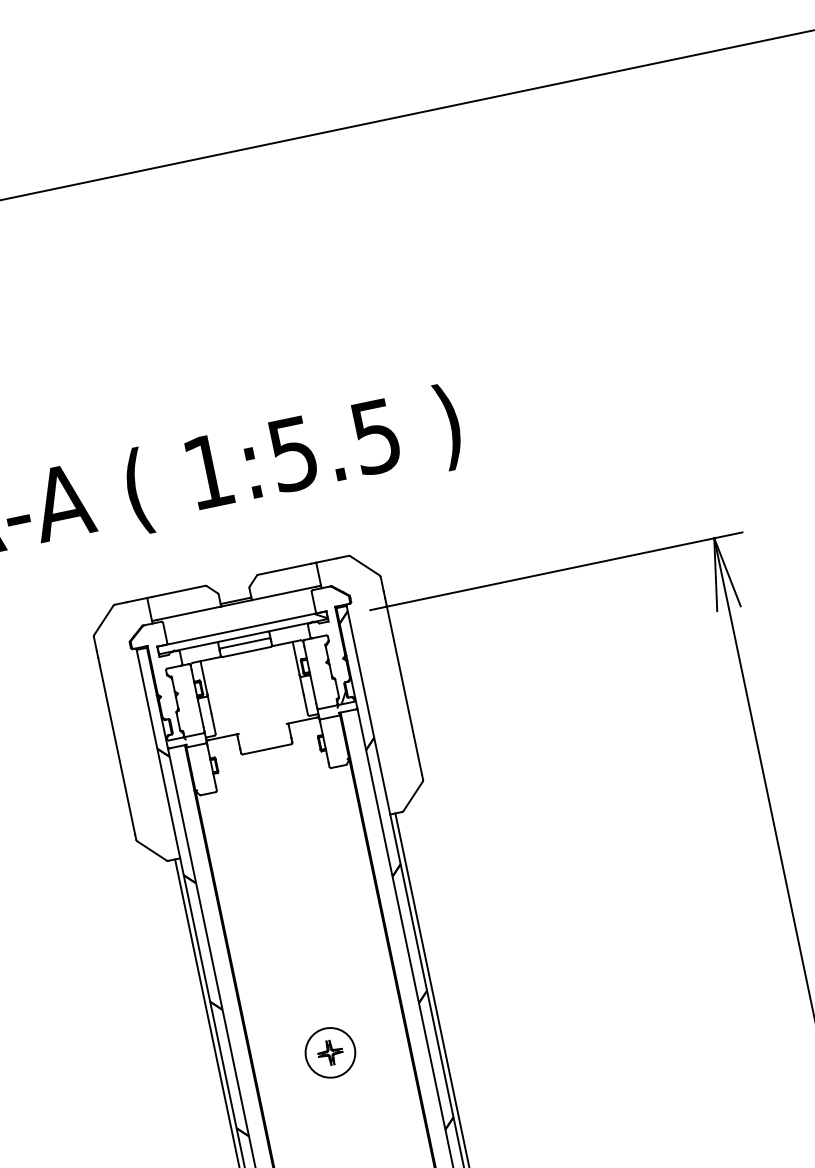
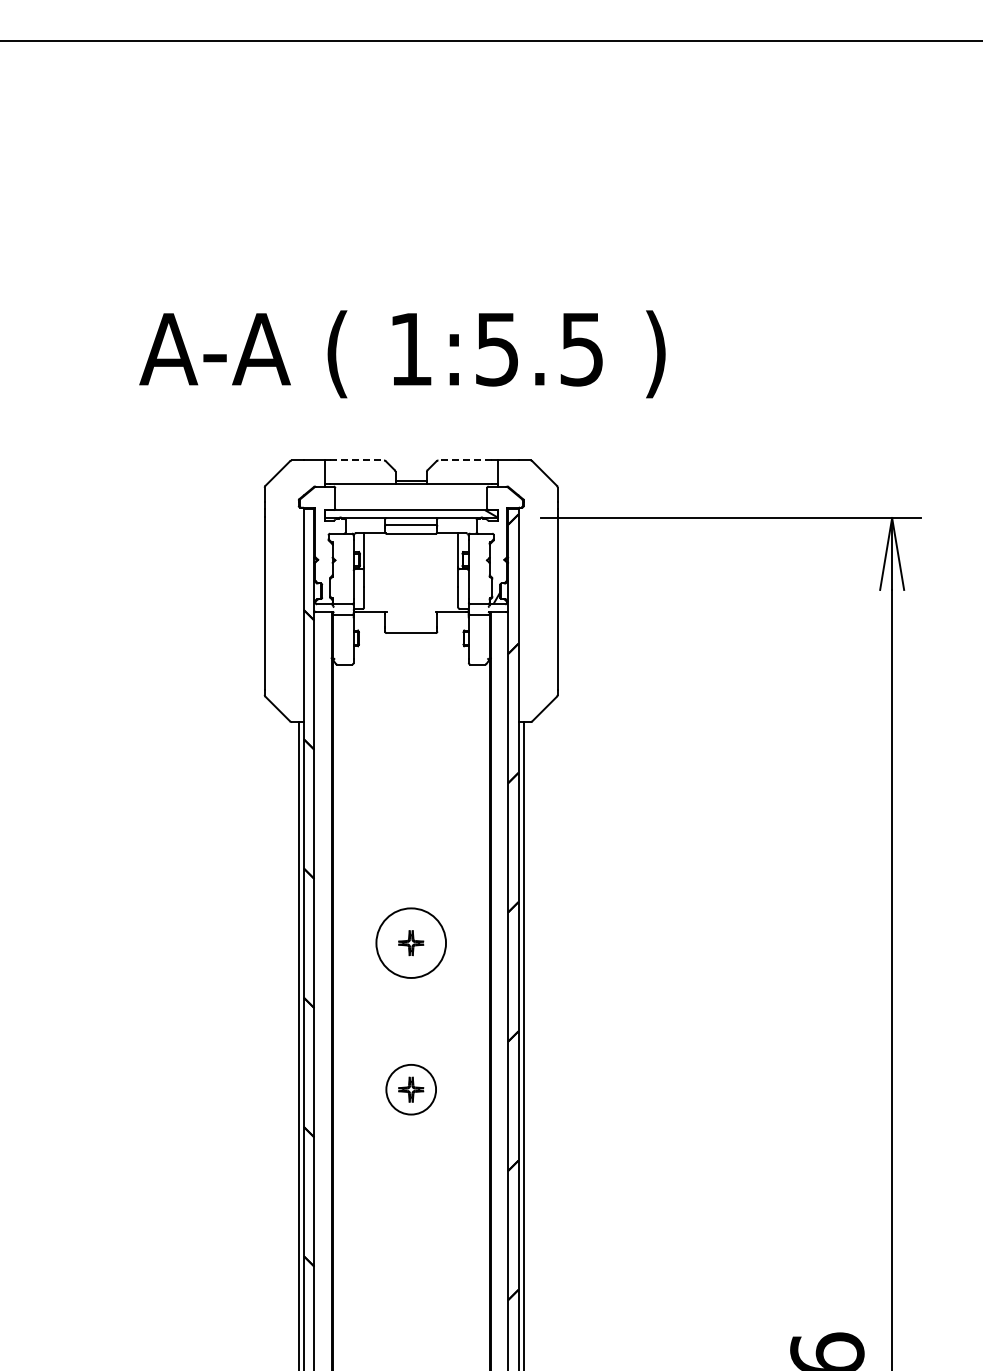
line: (284, 569) -> (465, 460), solid -> dashed
line: (179, 591) -> (357, 460), solid -> dashed
circle: (330, 1053) -> (411, 943), size x1.4

